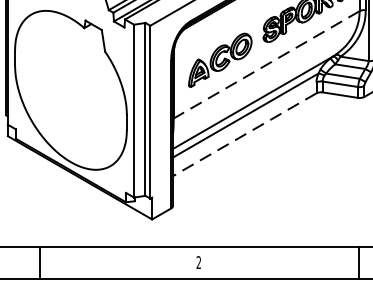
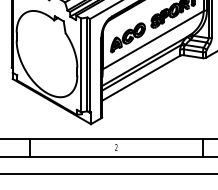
line: (265, 65) -> (152, 40), dashed -> solid
line: (245, 135) -> (141, 78), dashed -> solid

